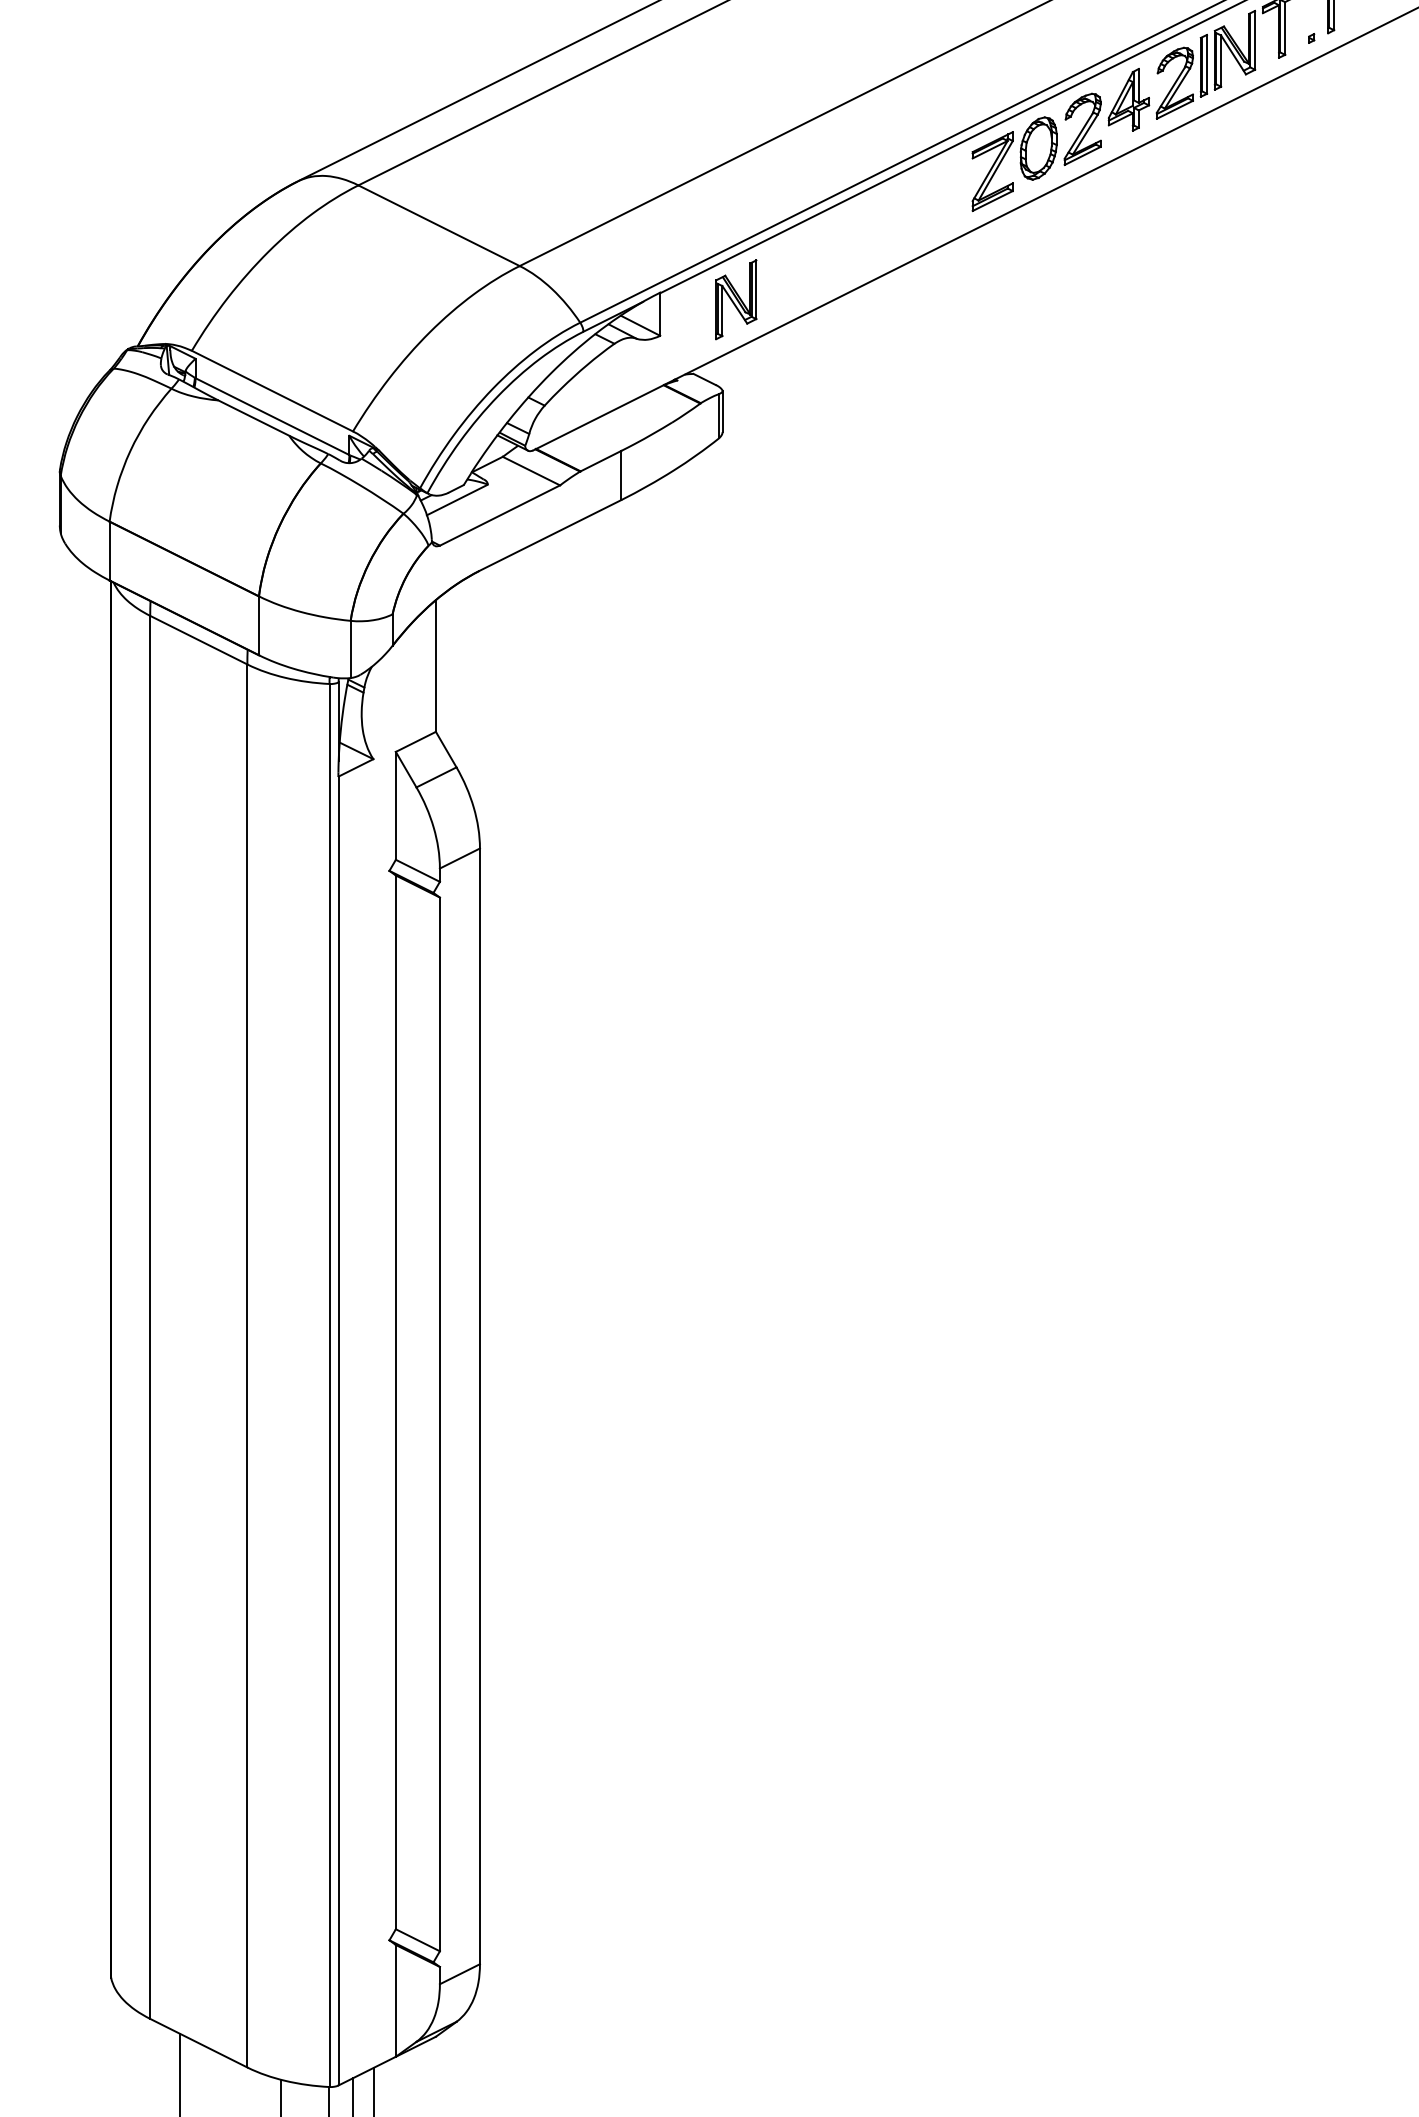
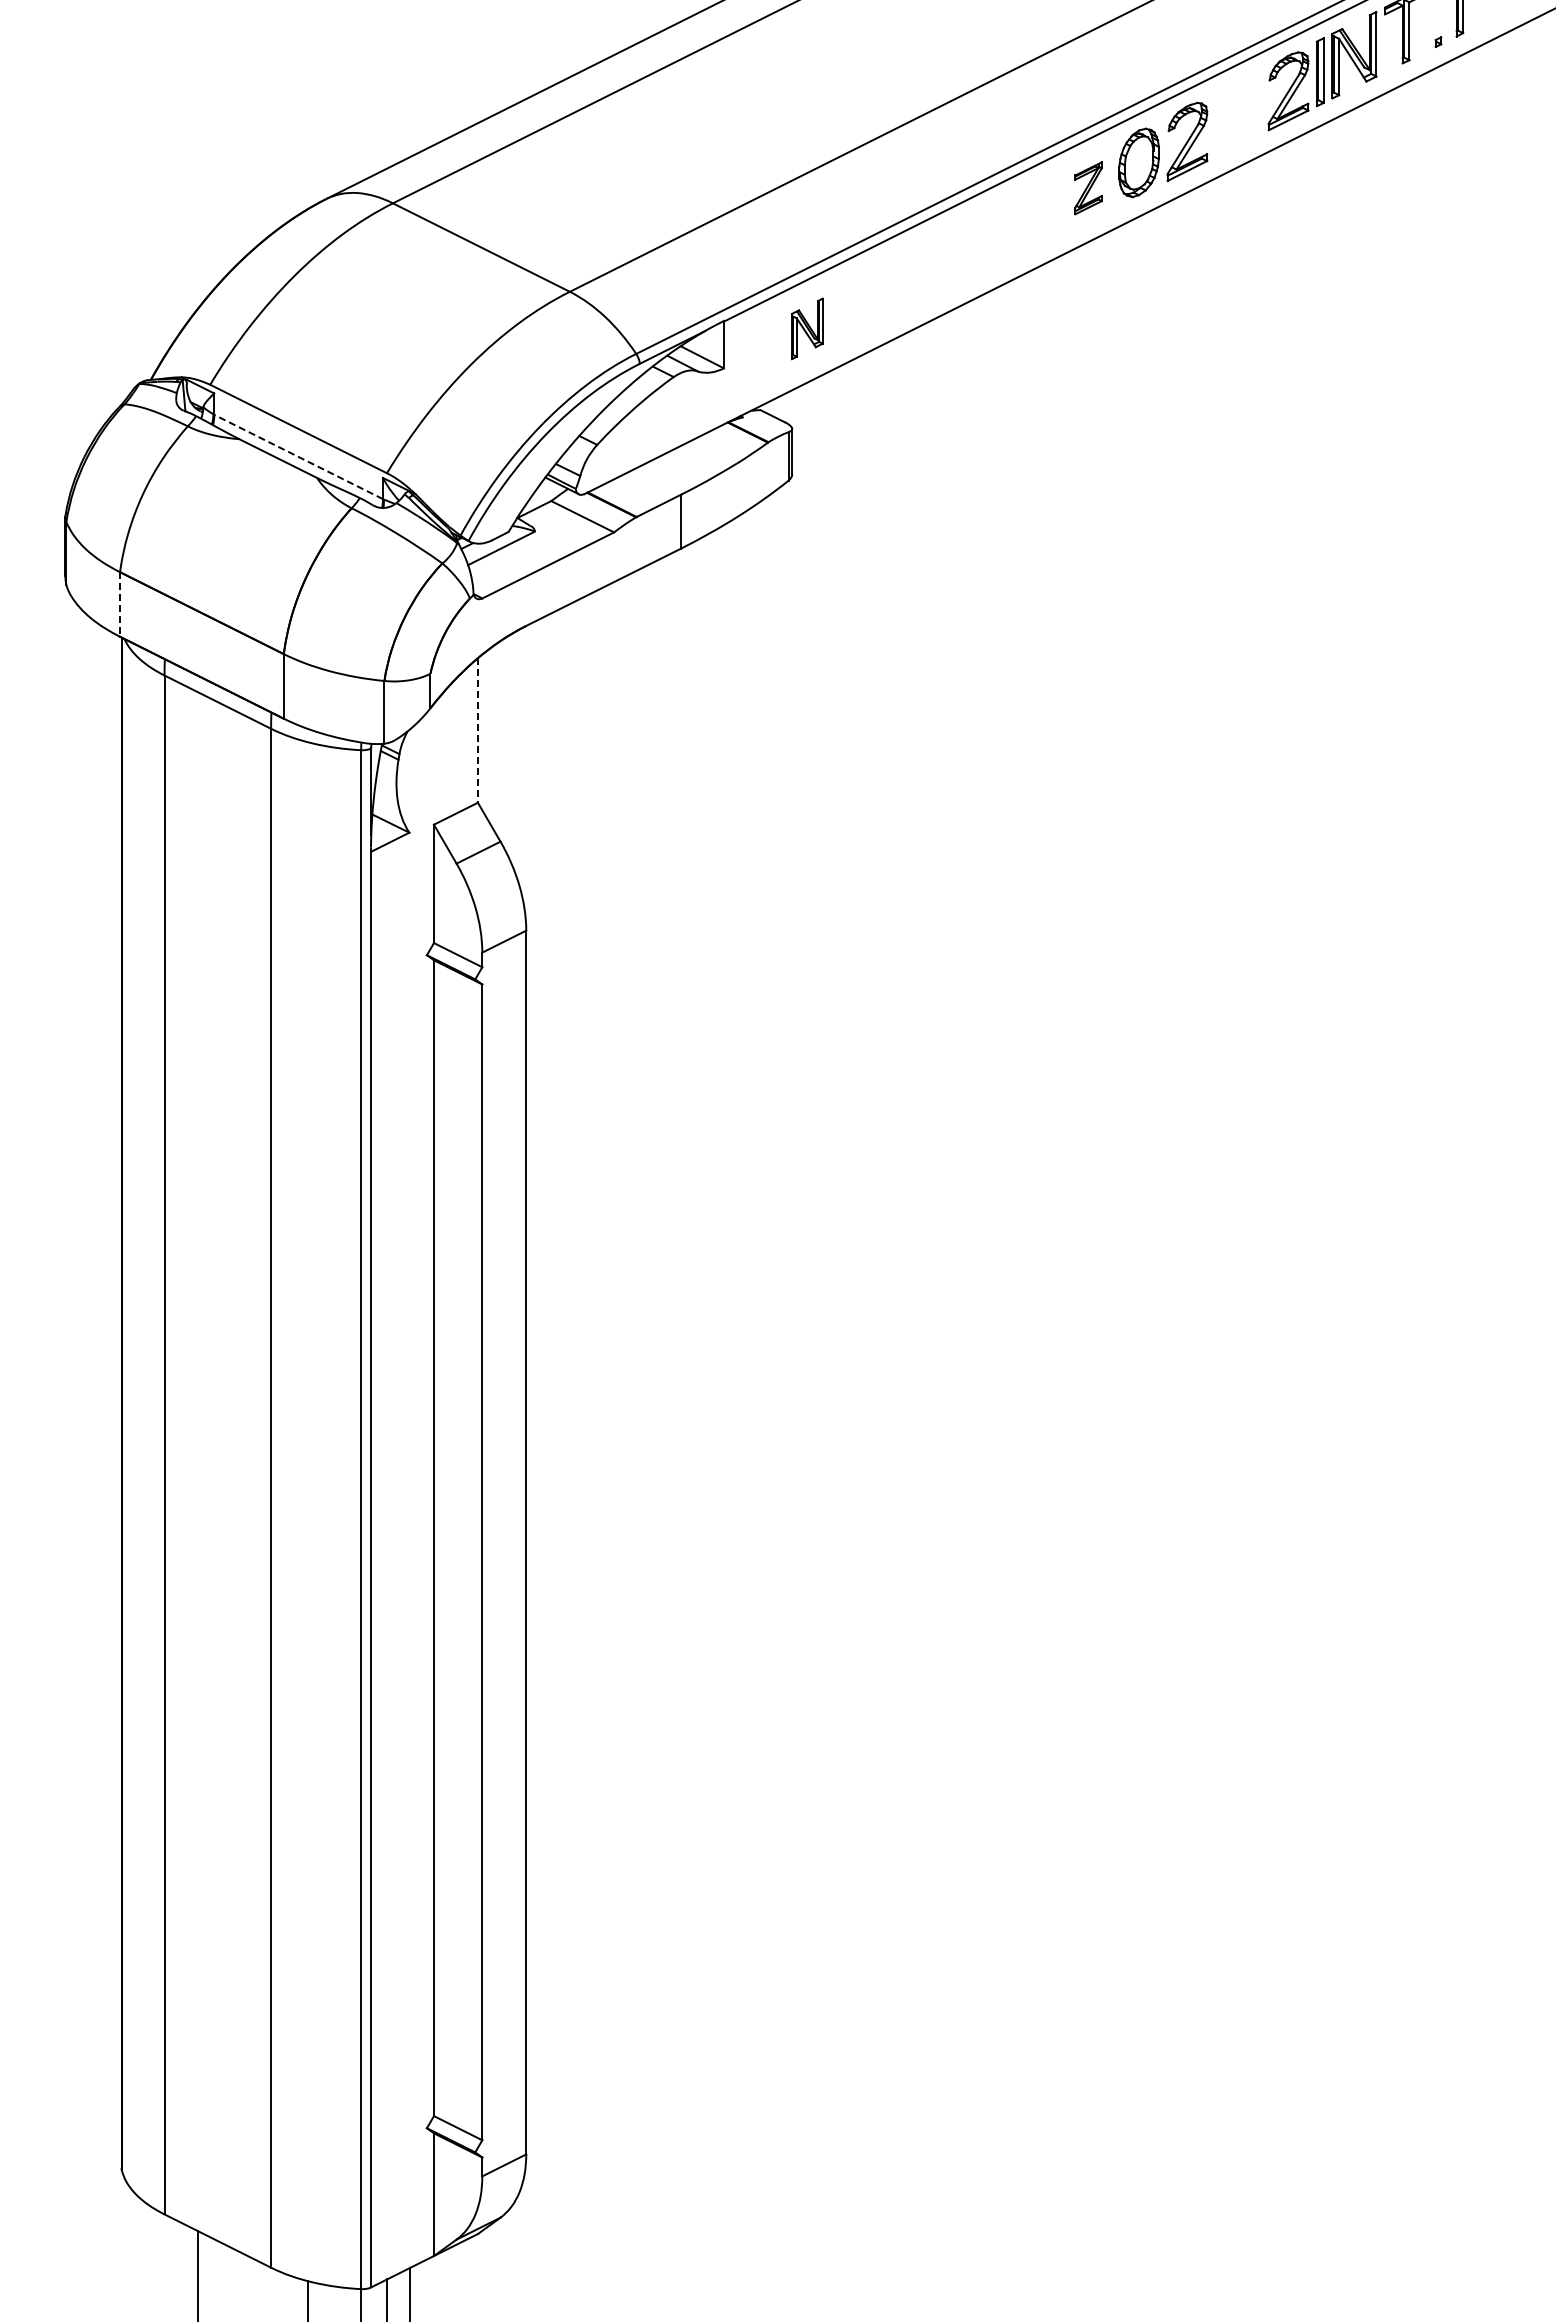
part: (1129, 99) -> (1238, 109), removed
part: (992, 171) -> (1088, 188), size x0.6
part: (736, 299) -> (807, 328), size x0.7
line: (272, 416) -> (298, 456), solid -> dashed
line: (110, 551) -> (120, 604), solid -> dashed
line: (435, 666) -> (477, 731), solid -> dashed

